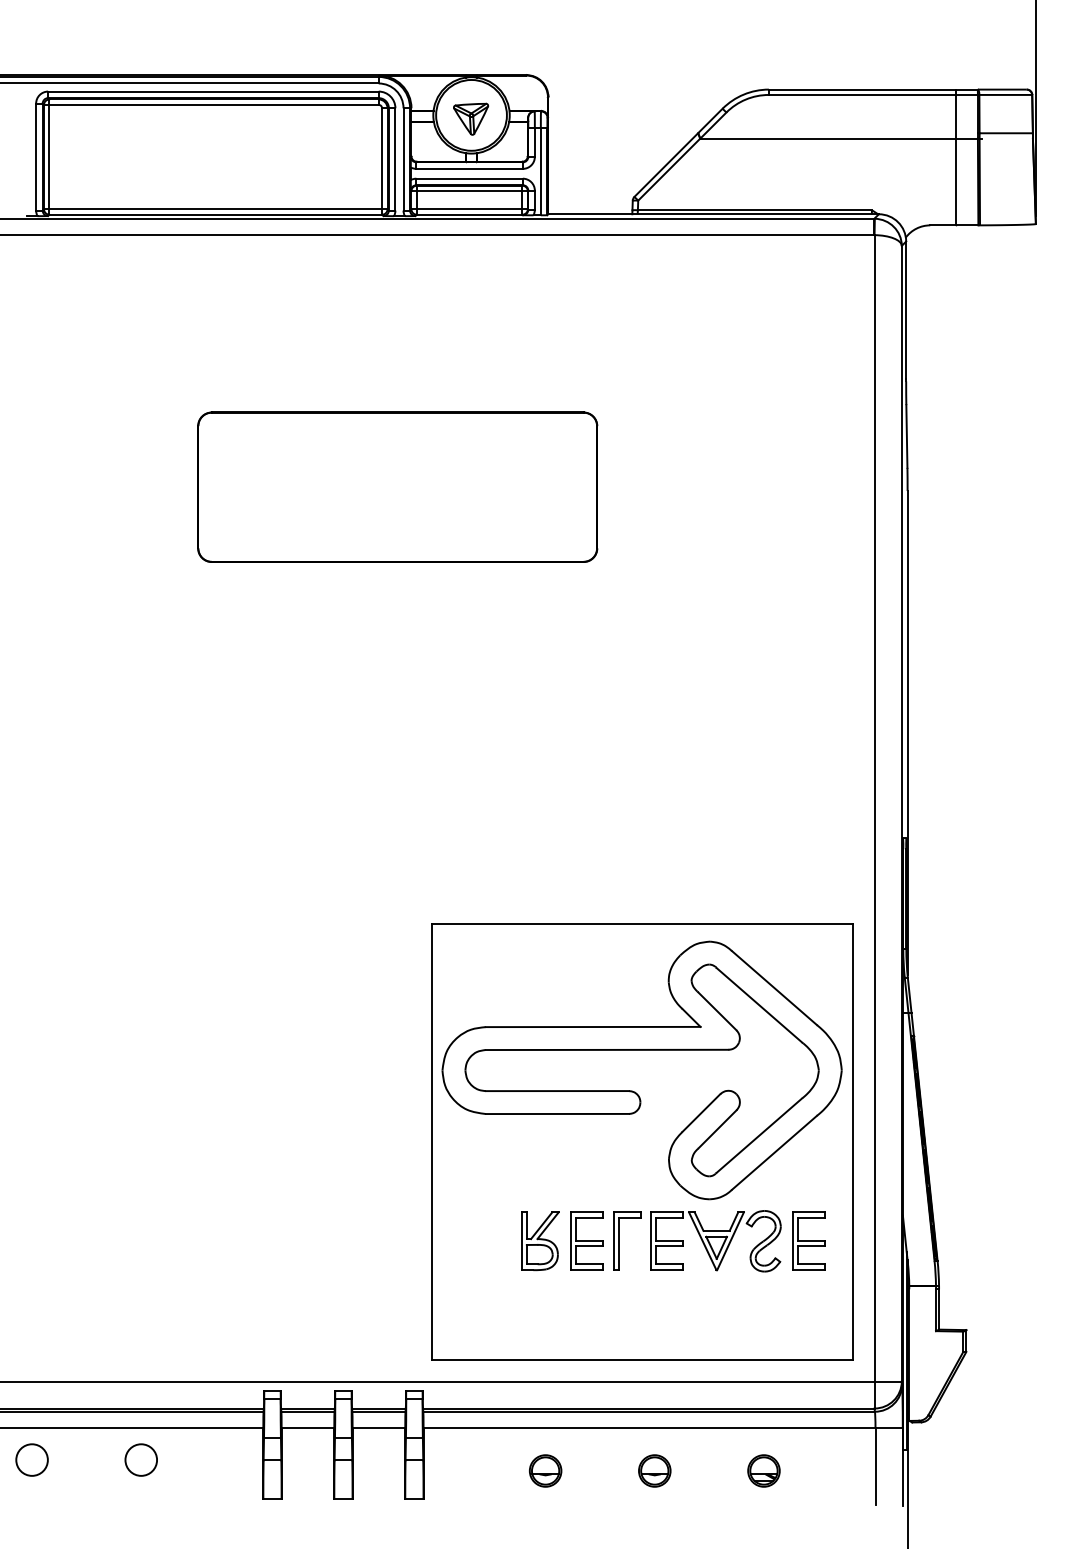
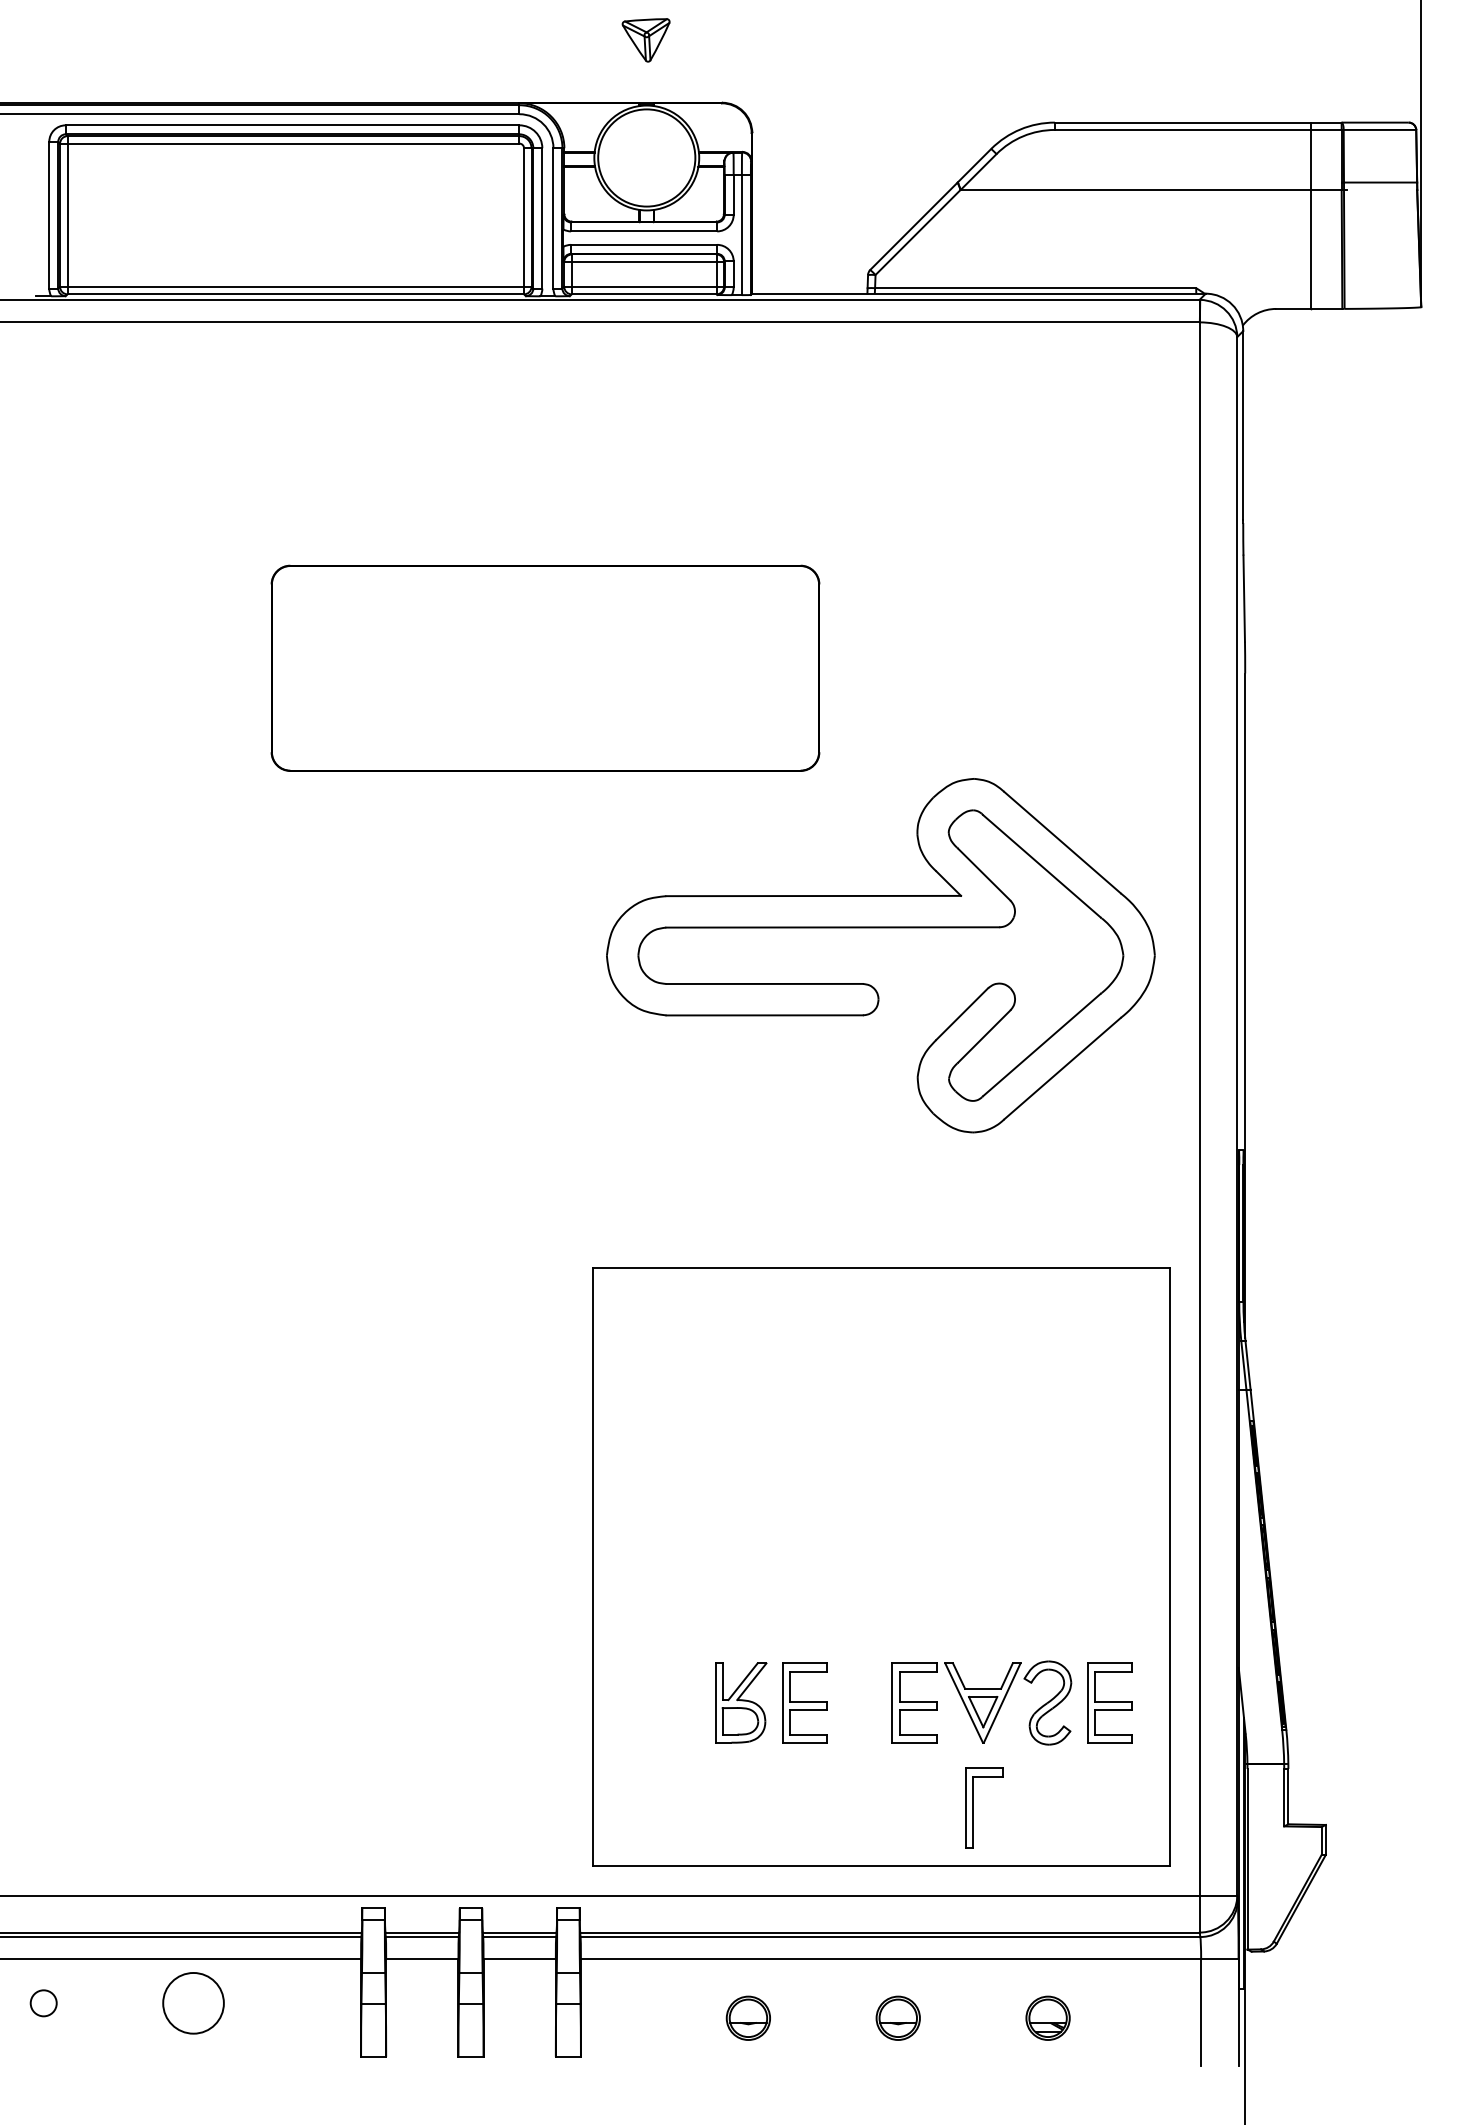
part: (470, 119) -> (645, 40), moved
part: (641, 1050) -> (880, 928), moved
part: (619, 1240) -> (973, 1807), moved
circle: (31, 1460) -> (43, 2003), size x0.6
circle: (141, 1460) -> (193, 2003), size x1.4

